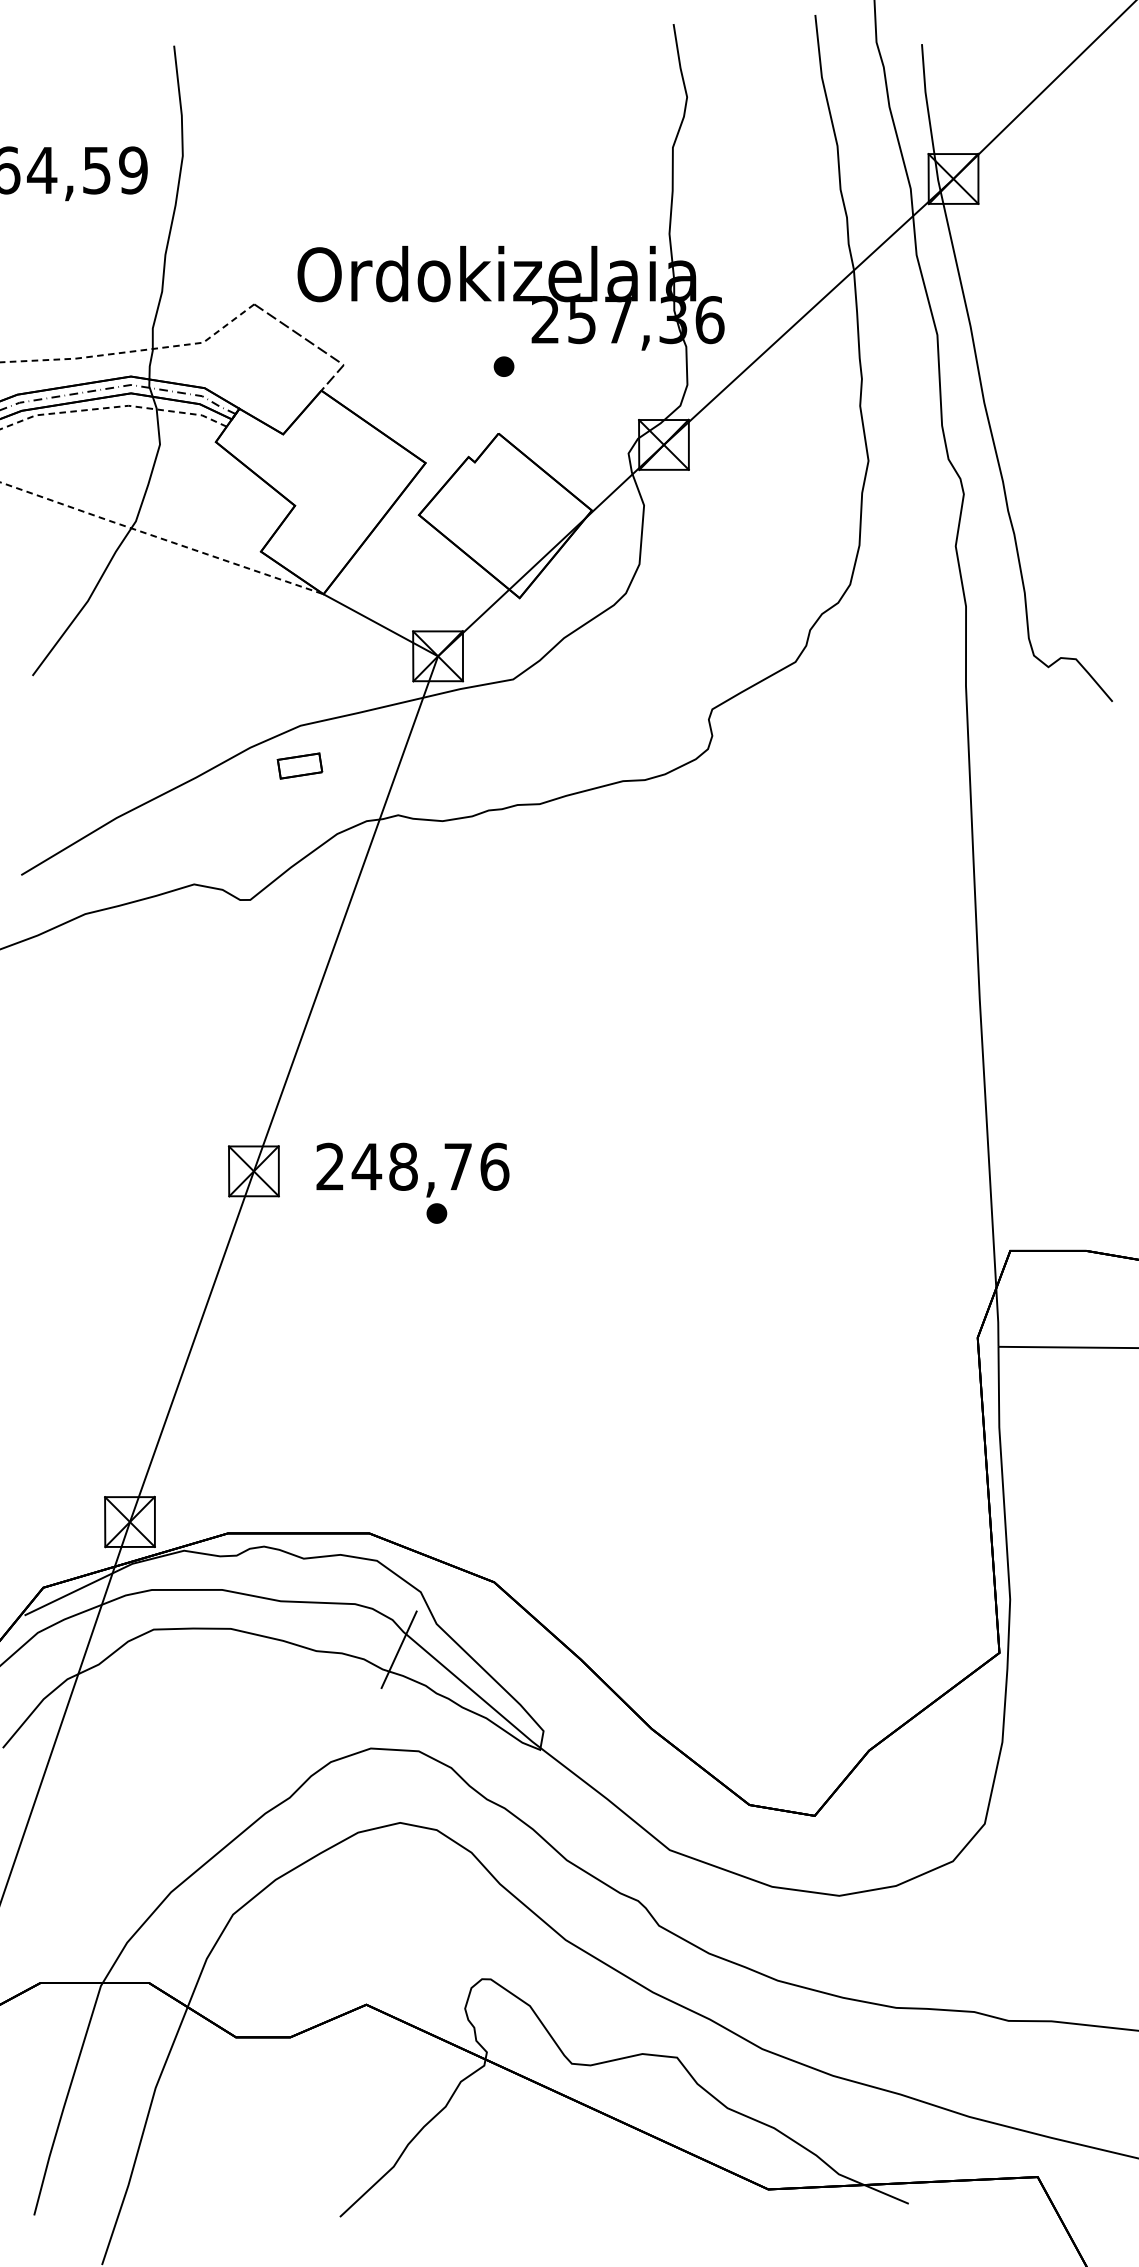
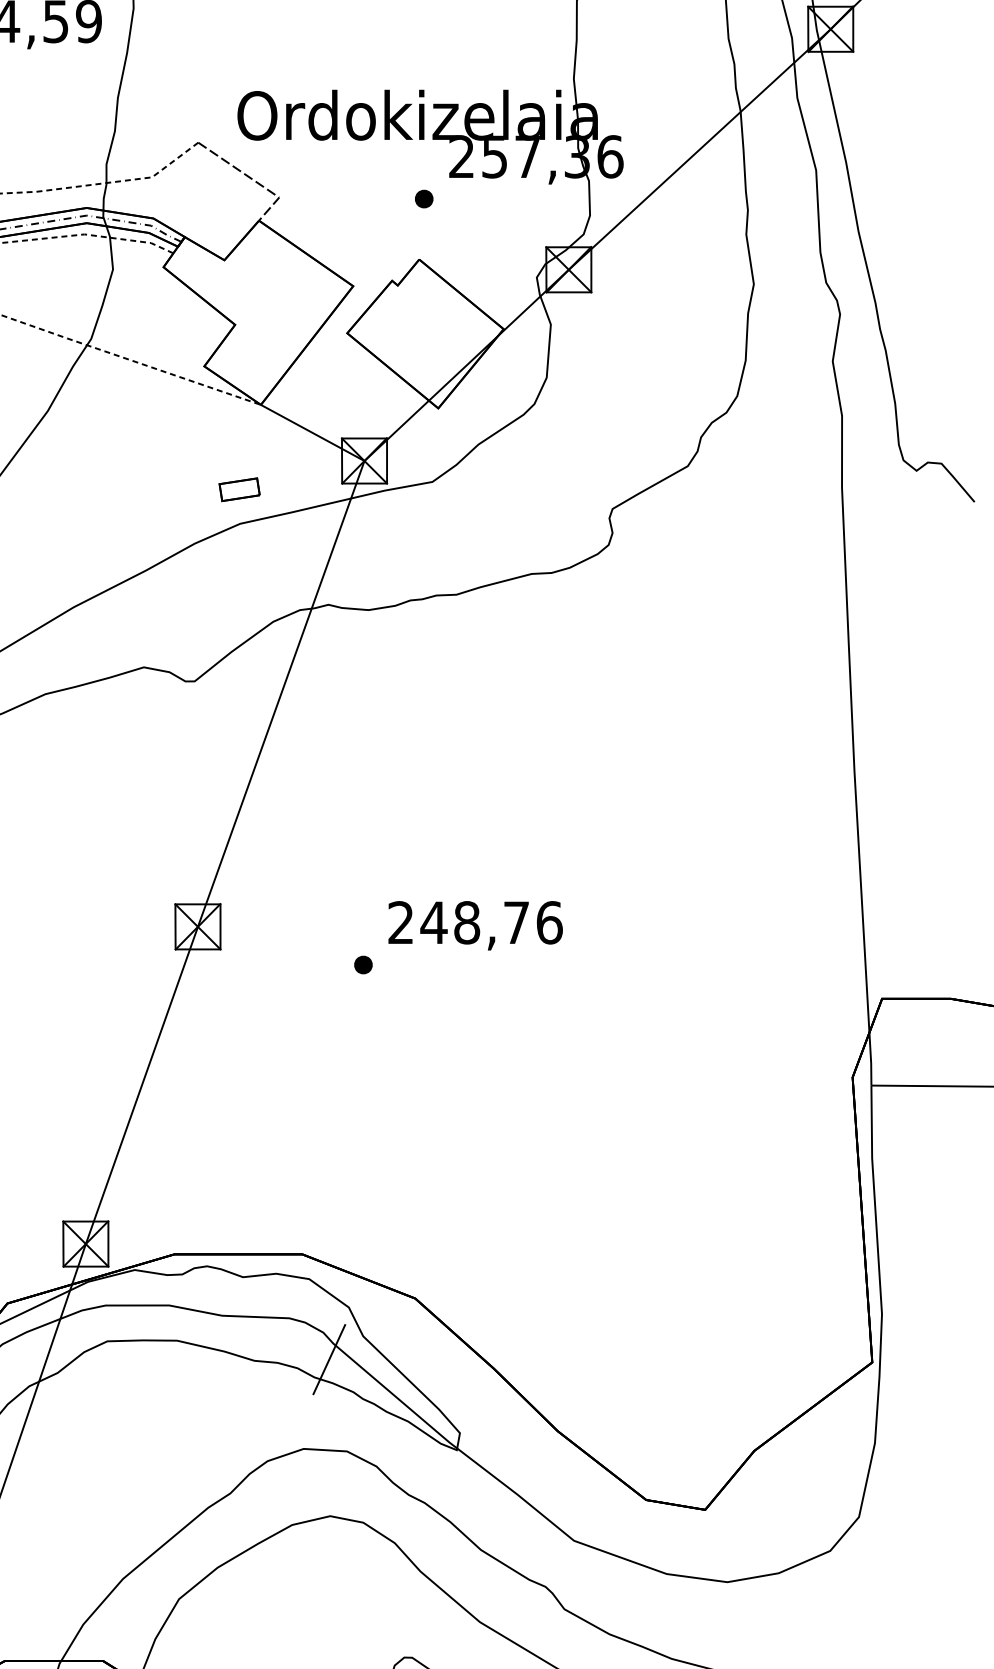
part: (299, 765) -> (239, 489), moved
text: (412, 1169) -> (475, 925), moved

